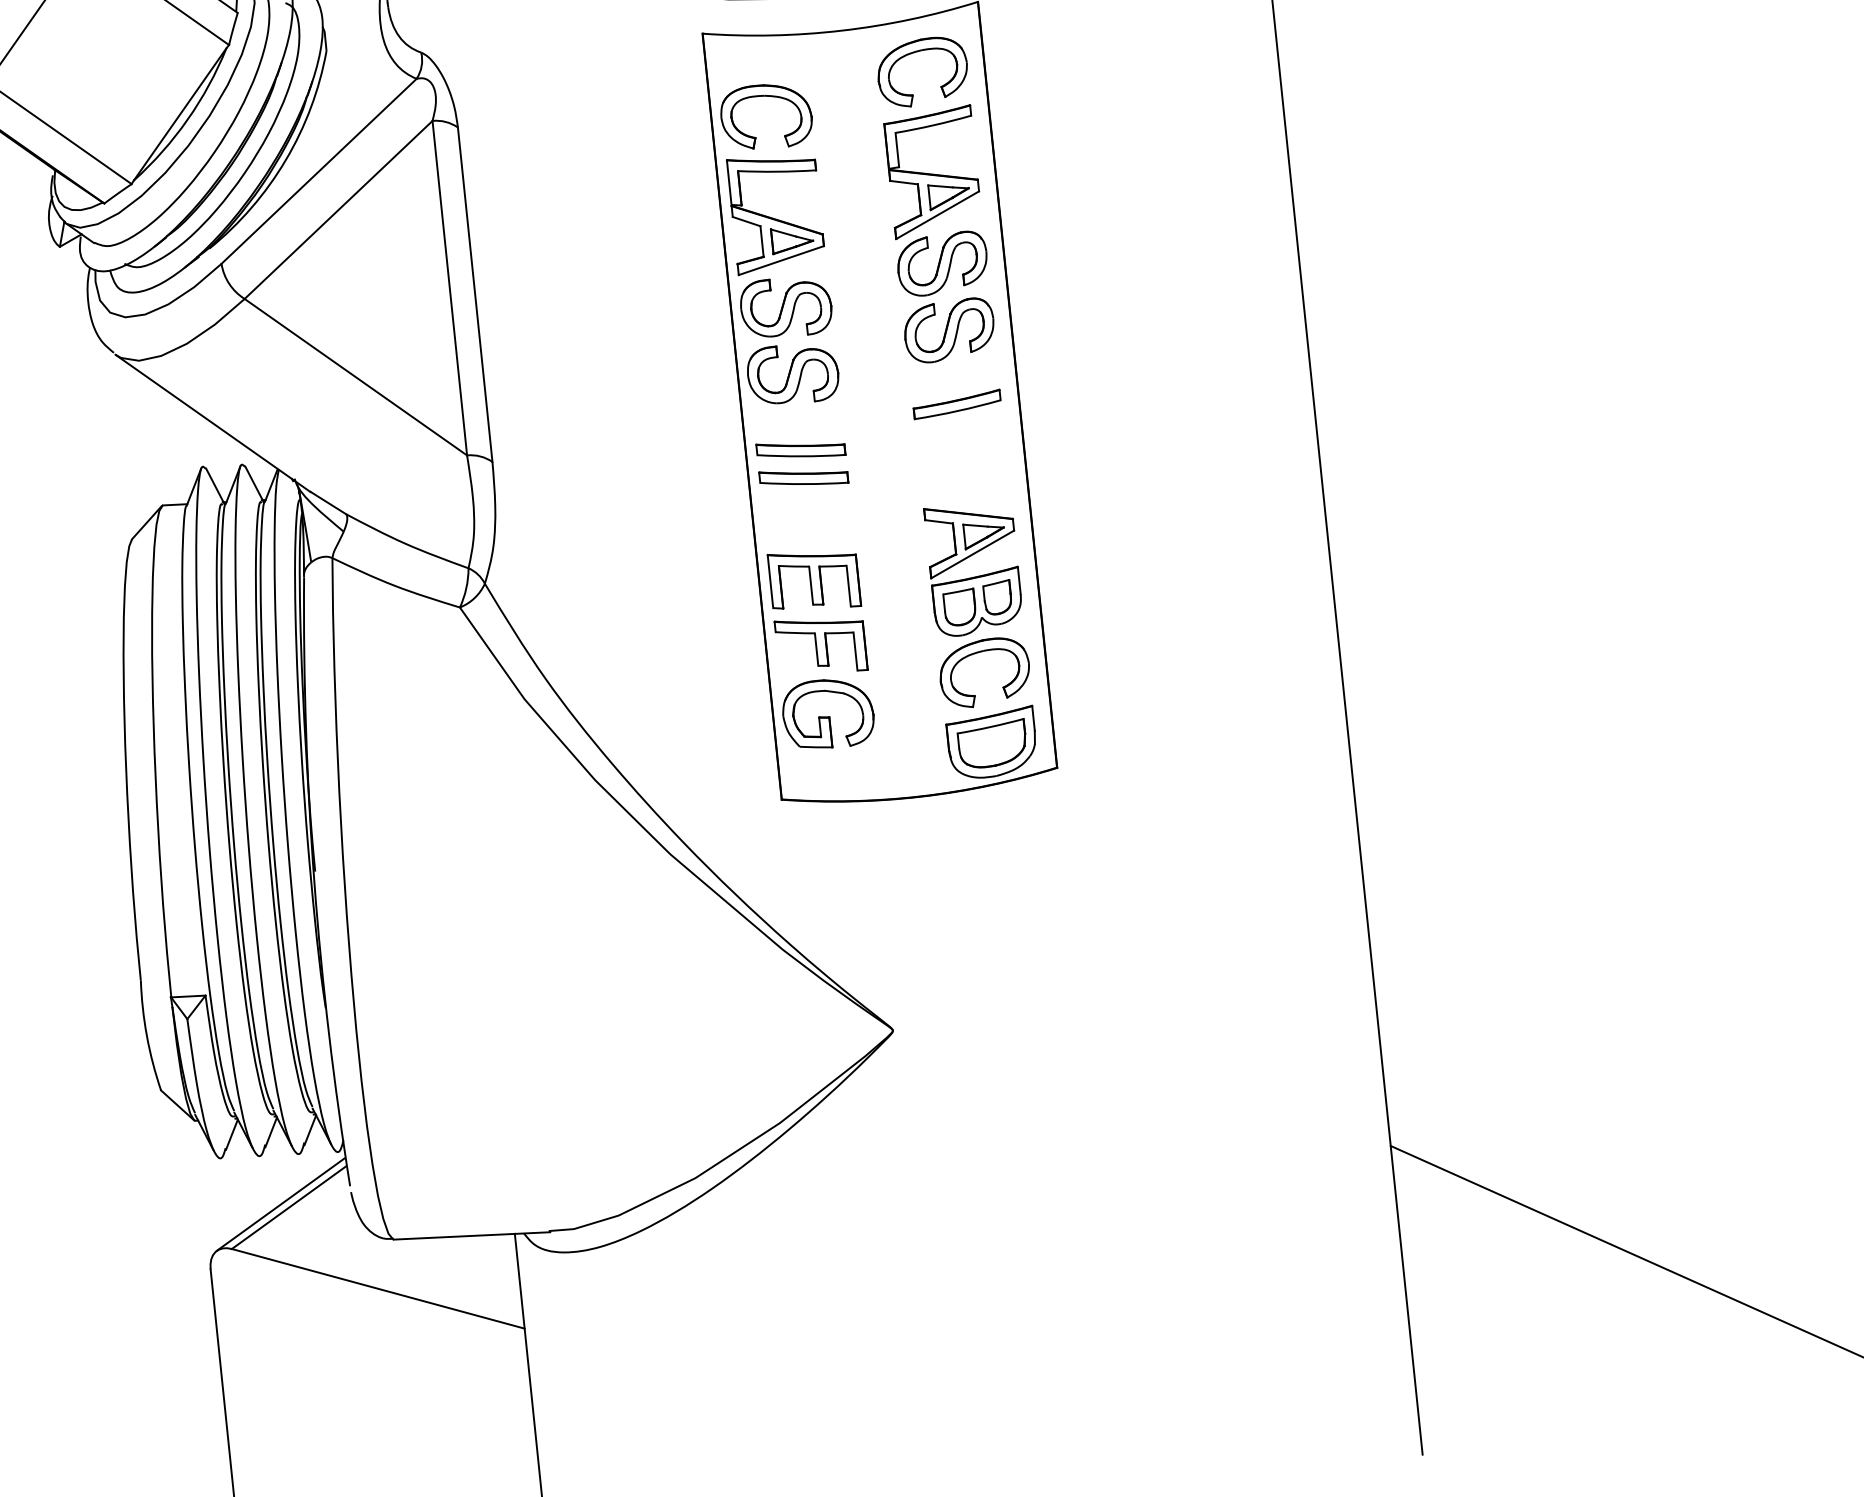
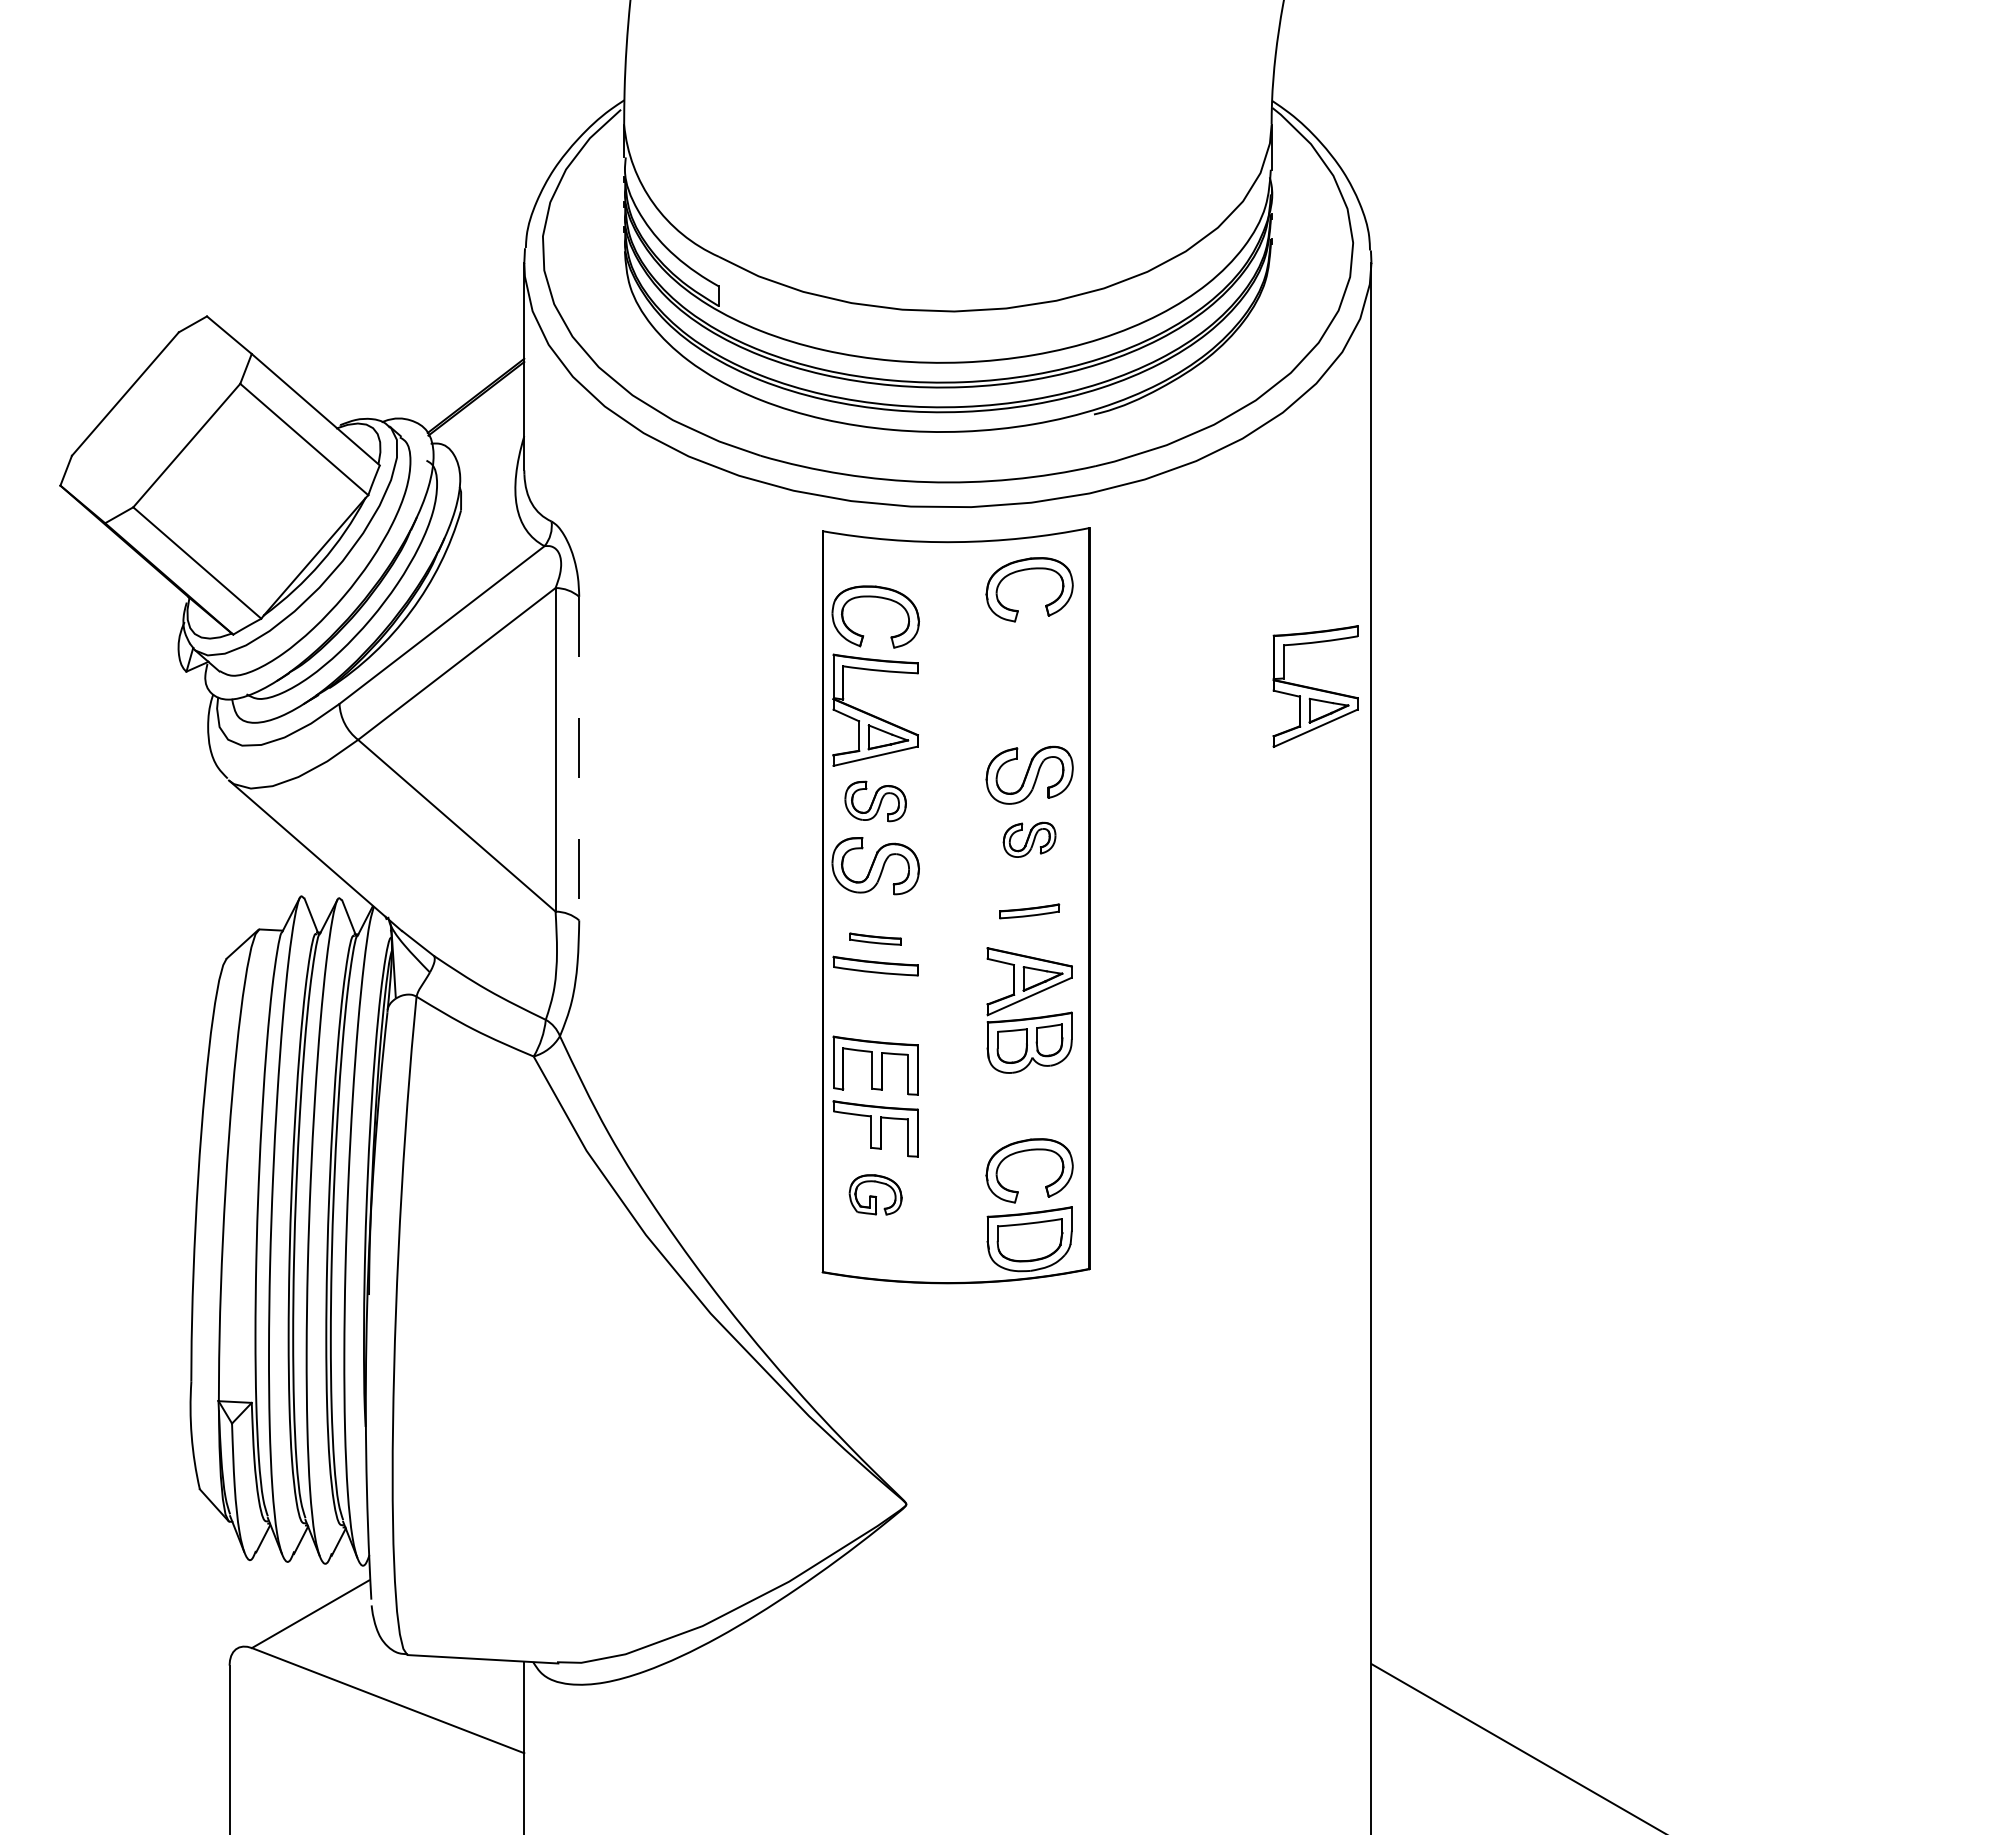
part: (932, 172) -> (1315, 686), moved
line: (475, 294) -> (579, 758), solid -> dashed
part: (785, 307) -> (875, 801), size x0.7
part: (949, 330) -> (1029, 839), size x0.6
part: (956, 404) -> (1029, 911), size x0.7
part: (800, 449) -> (875, 938), size x0.6
part: (974, 576) -> (1029, 1017), moved
part: (827, 713) -> (875, 1194), size x0.6
line: (280, 1204) -> (302, 1610), removed

